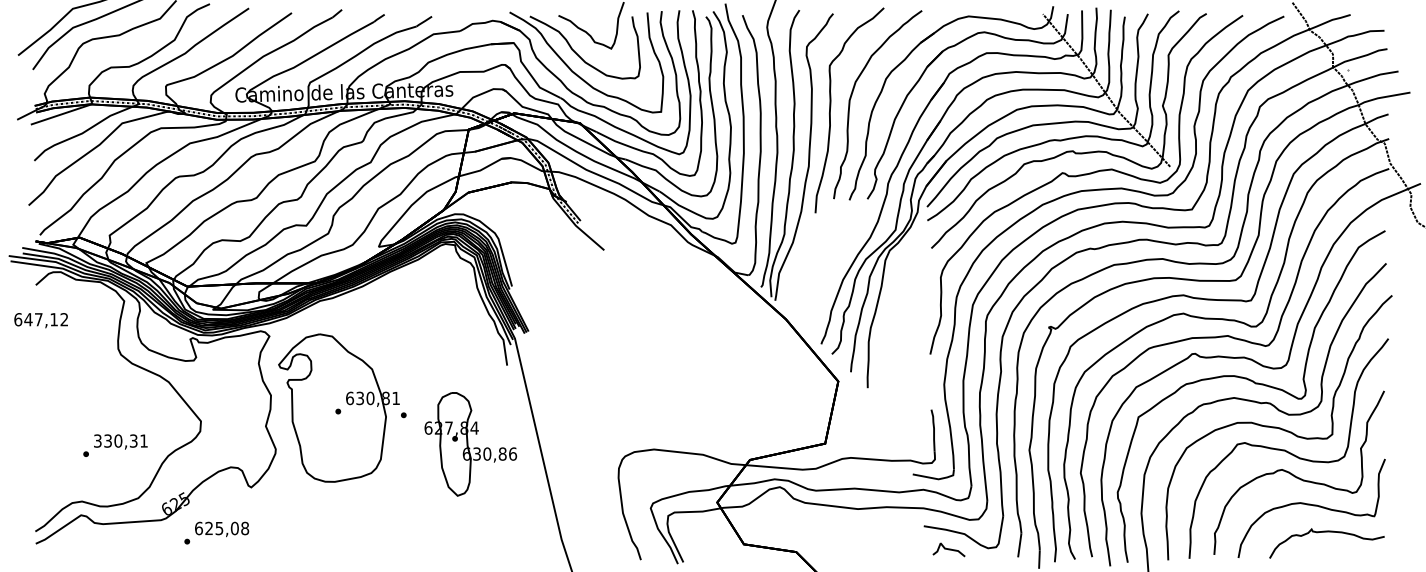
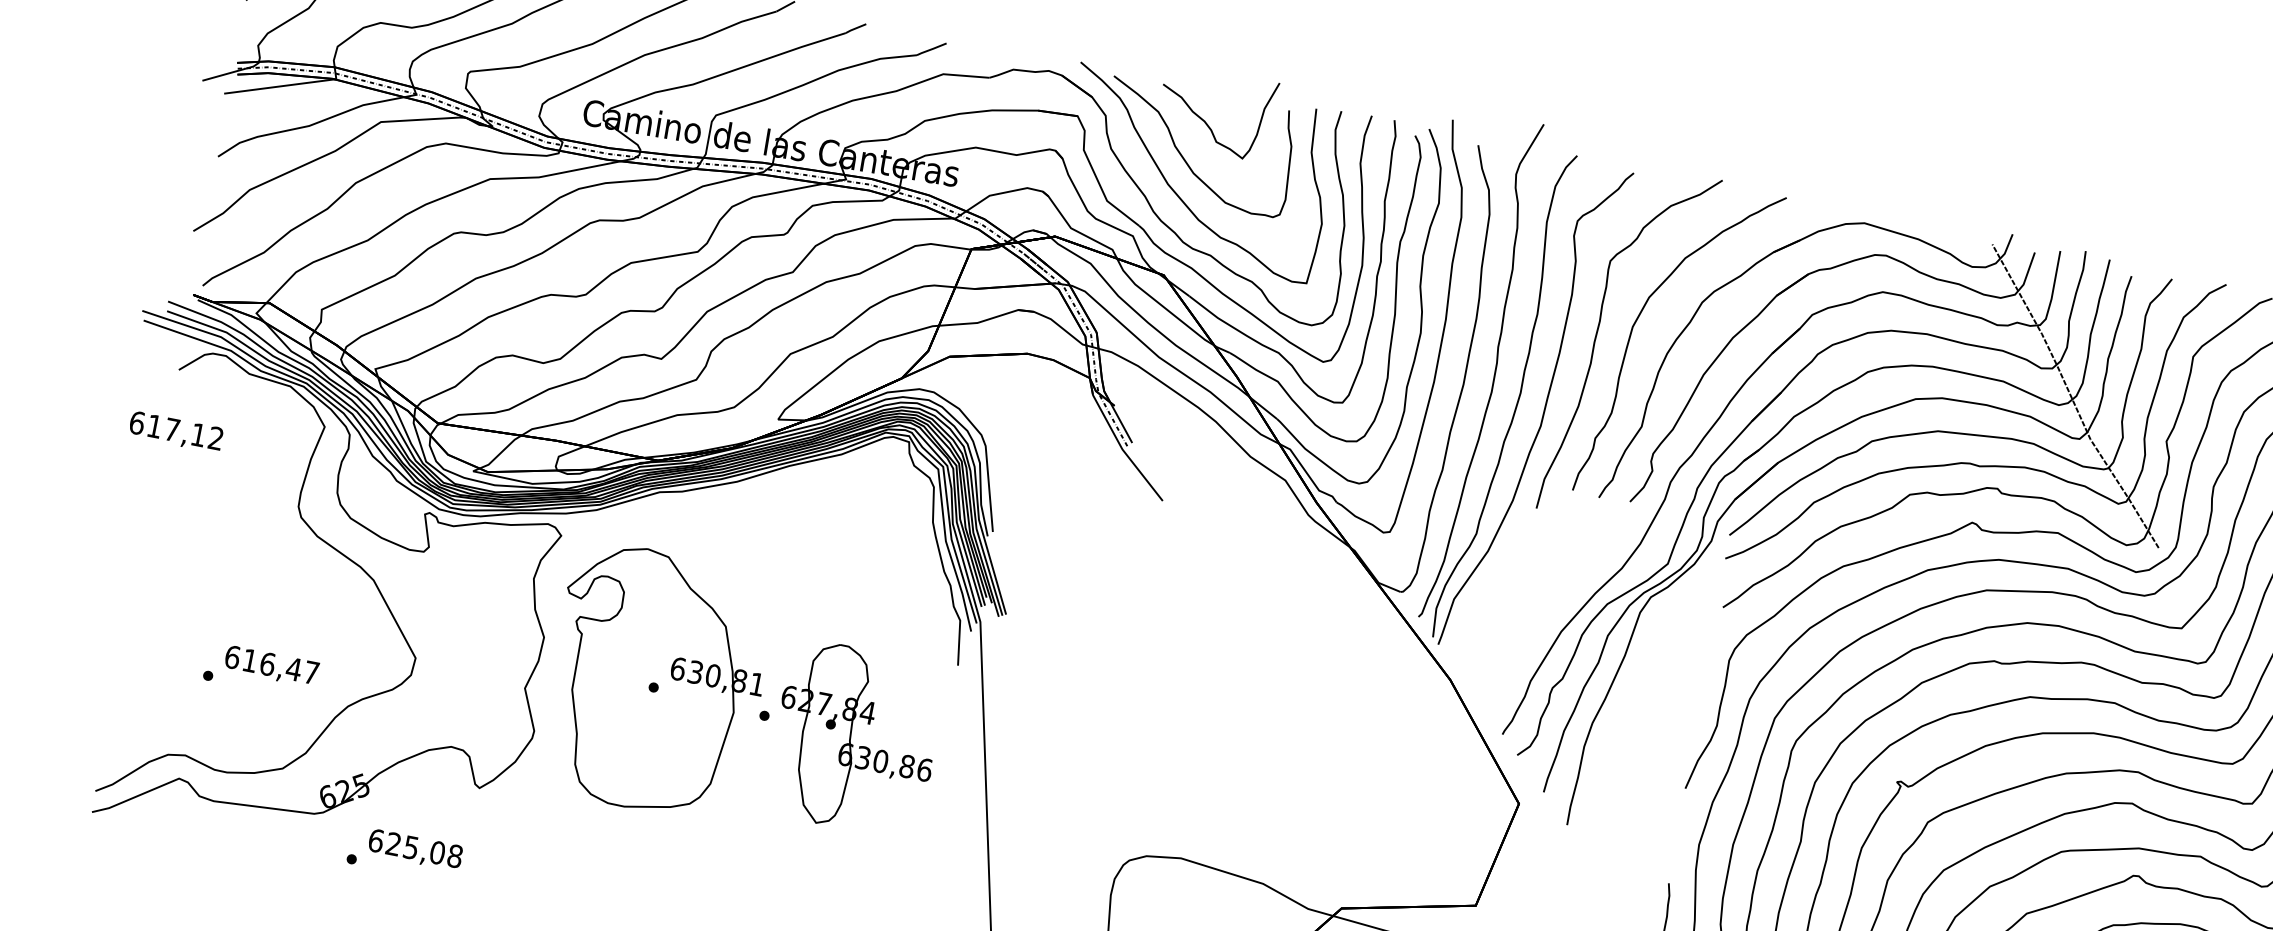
text: (28, 319) -> (154, 426), 647,12 -> 617,12
text: (120, 440) -> (271, 663), 330,31 -> 616,47
part: (470, 444) -> (855, 739), moved

